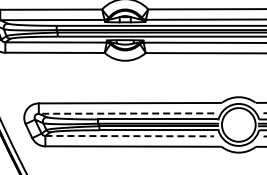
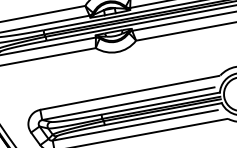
line: (126, 113) -> (128, 103), dashed -> solid
line: (129, 136) -> (135, 125), dashed -> solid

